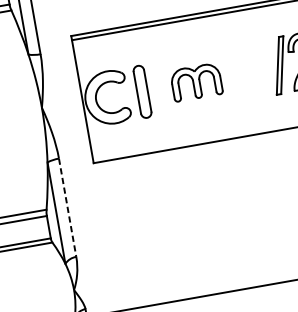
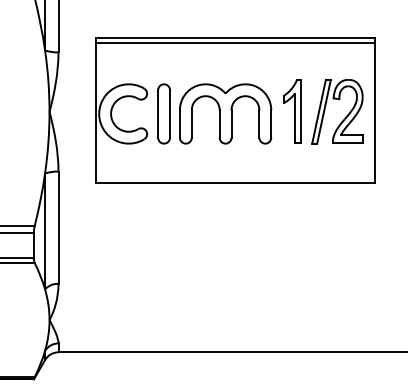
part: (254, 69) -> (292, 111), added
part: (196, 81) -> (225, 113), size x1.67
line: (67, 208) -> (58, 228), dashed -> solid

